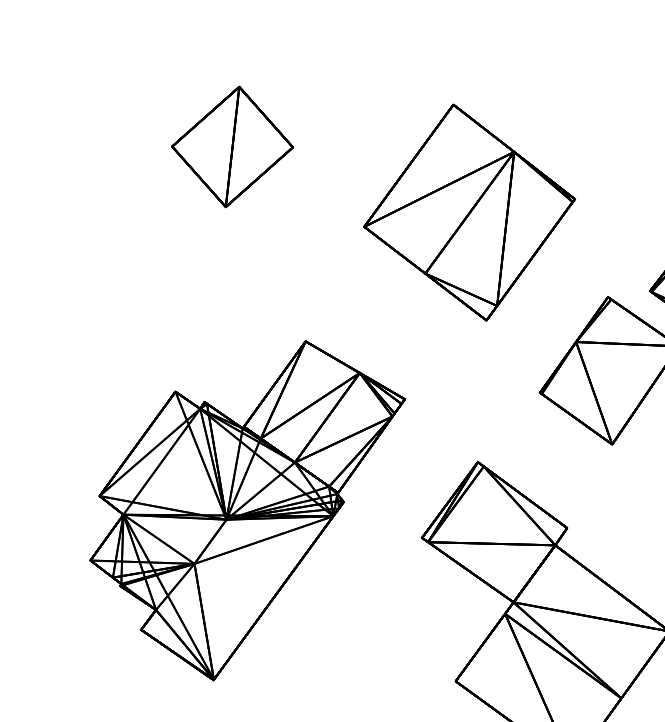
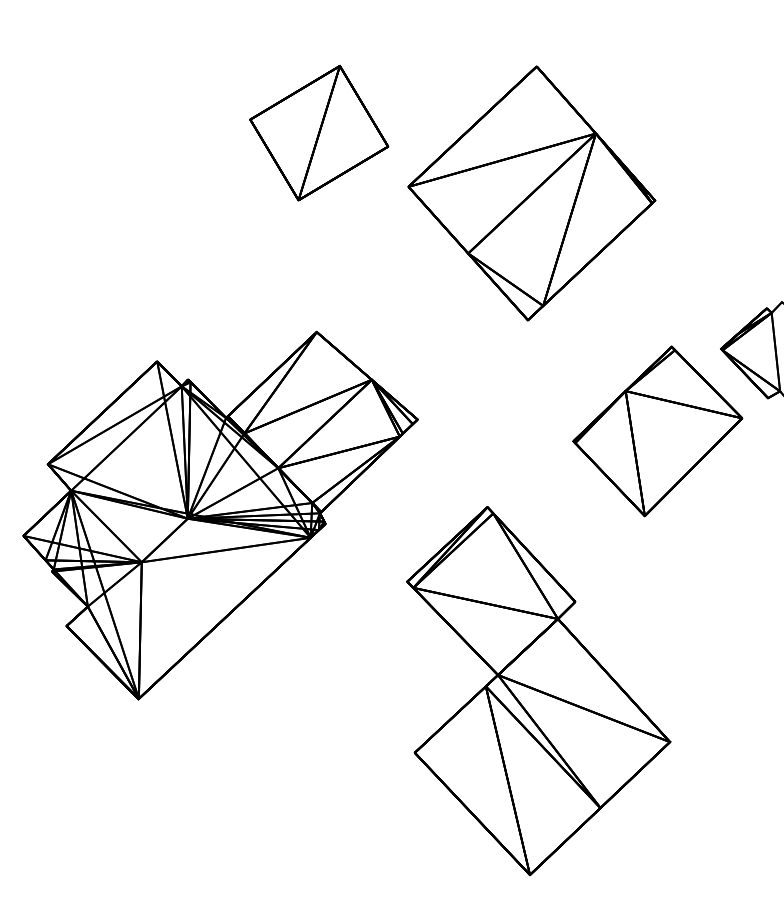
part: (232, 146) -> (319, 132), moved
part: (469, 212) -> (531, 193), moved

